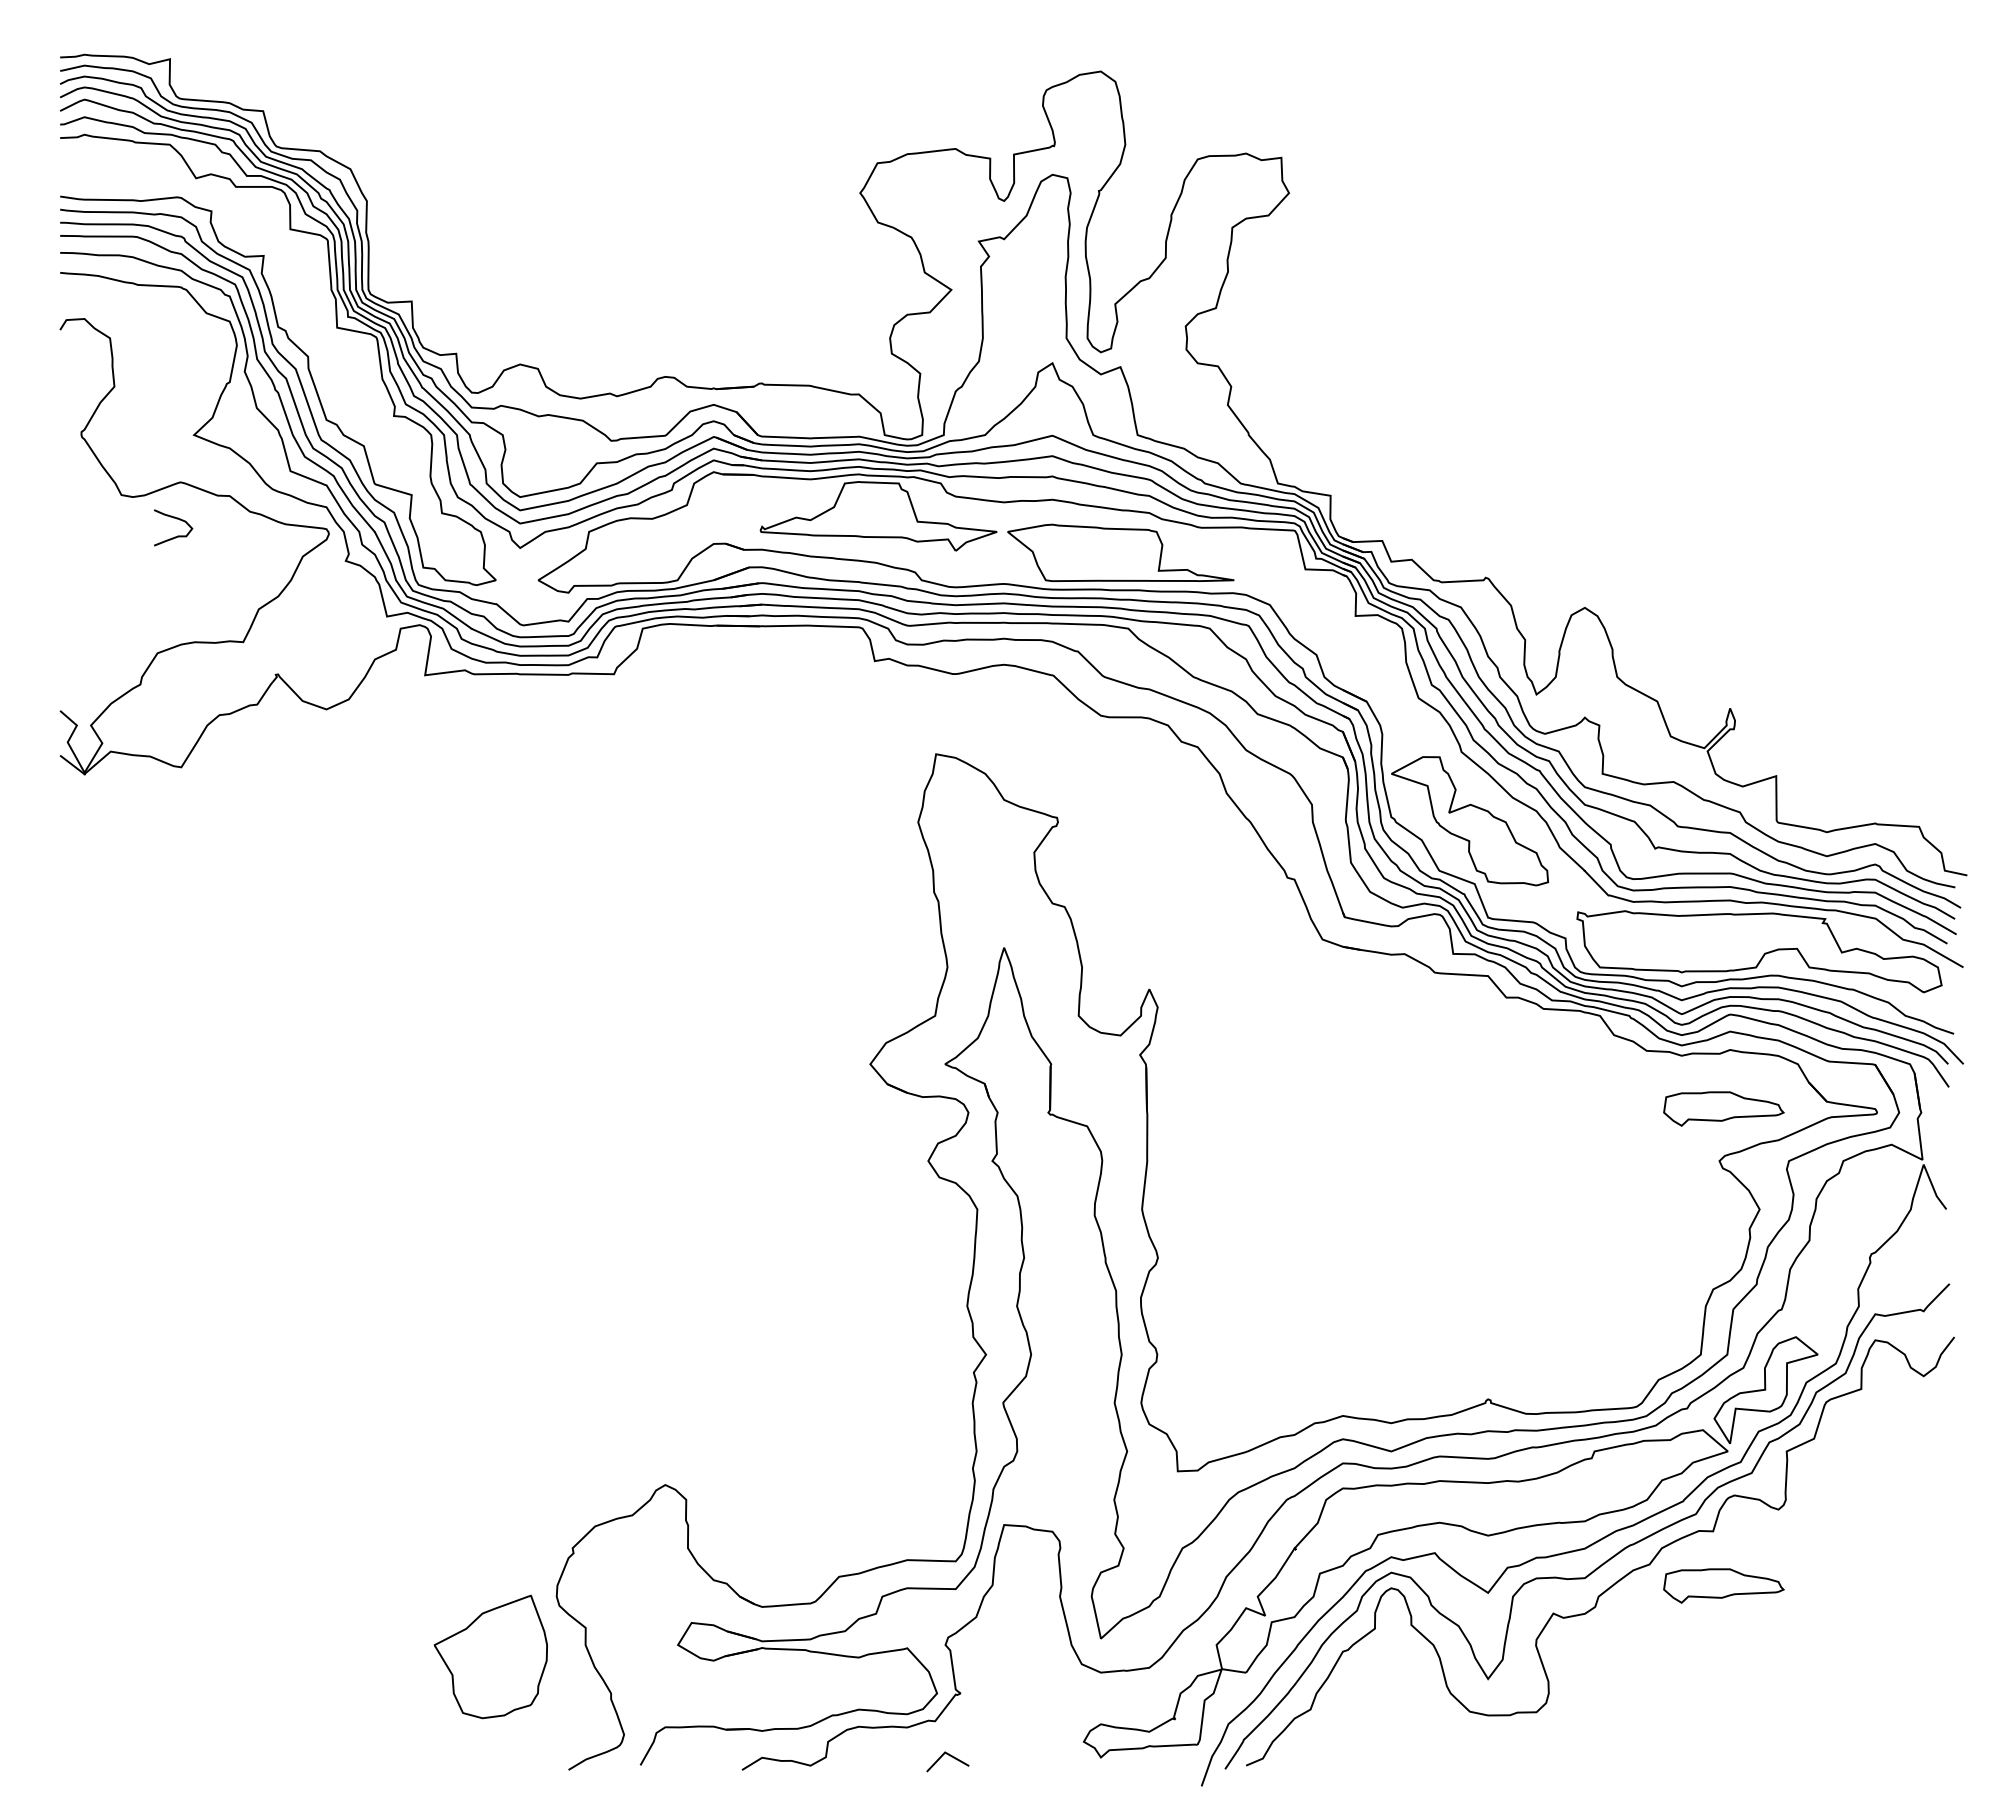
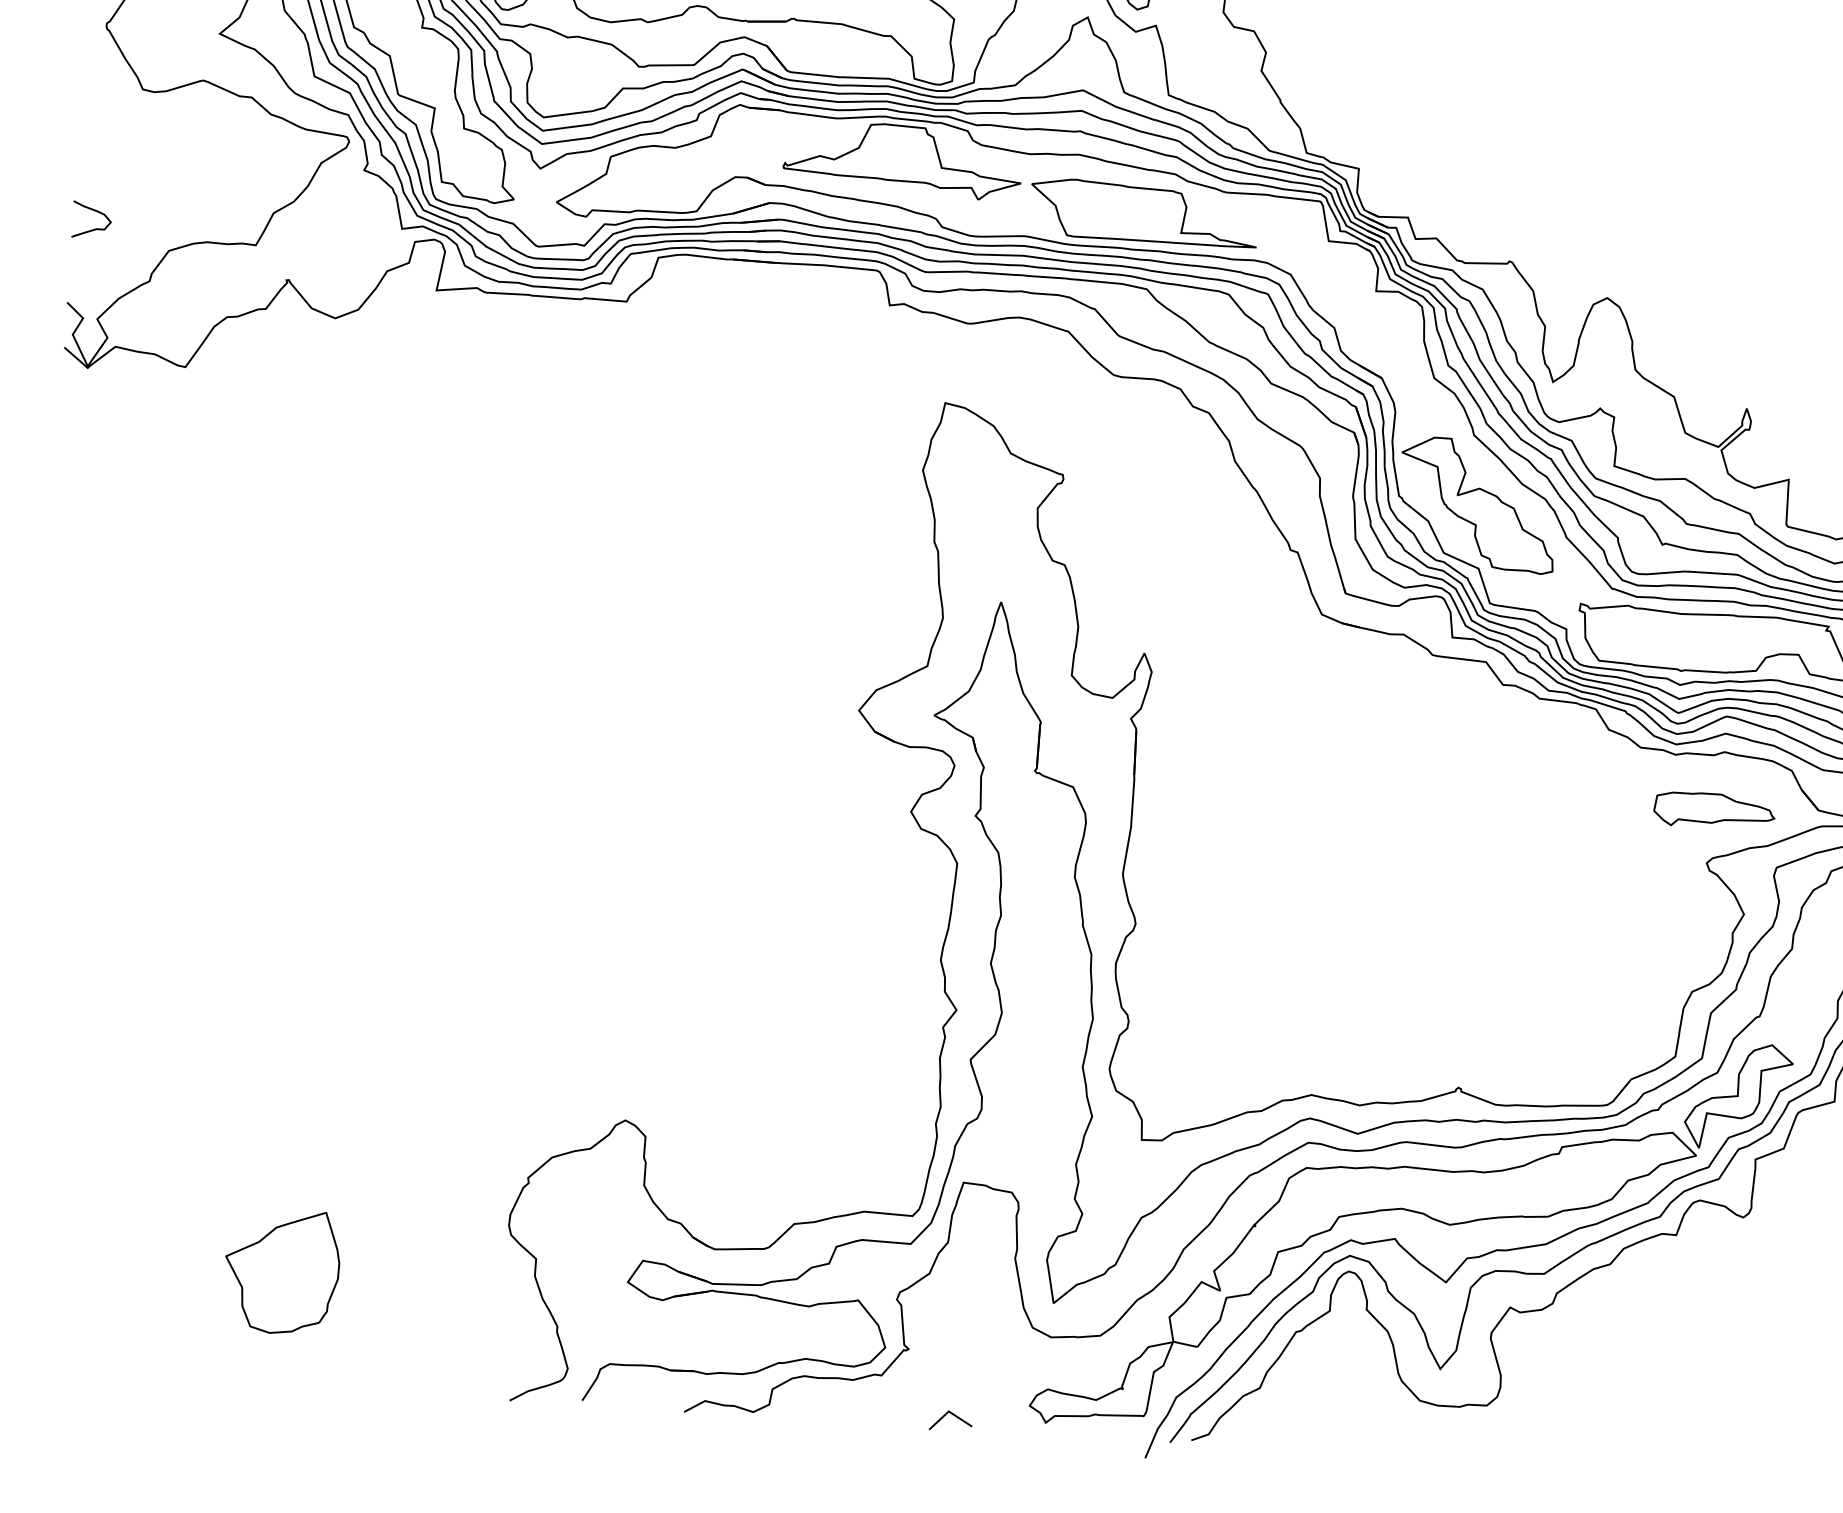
curve: (176, 519) -> (95, 212), moved
part: (1723, 1585) -> (1683, 1290), removed
part: (490, 1656) -> (281, 1271), moved
line: (951, 1757) -> (954, 1416), moved

